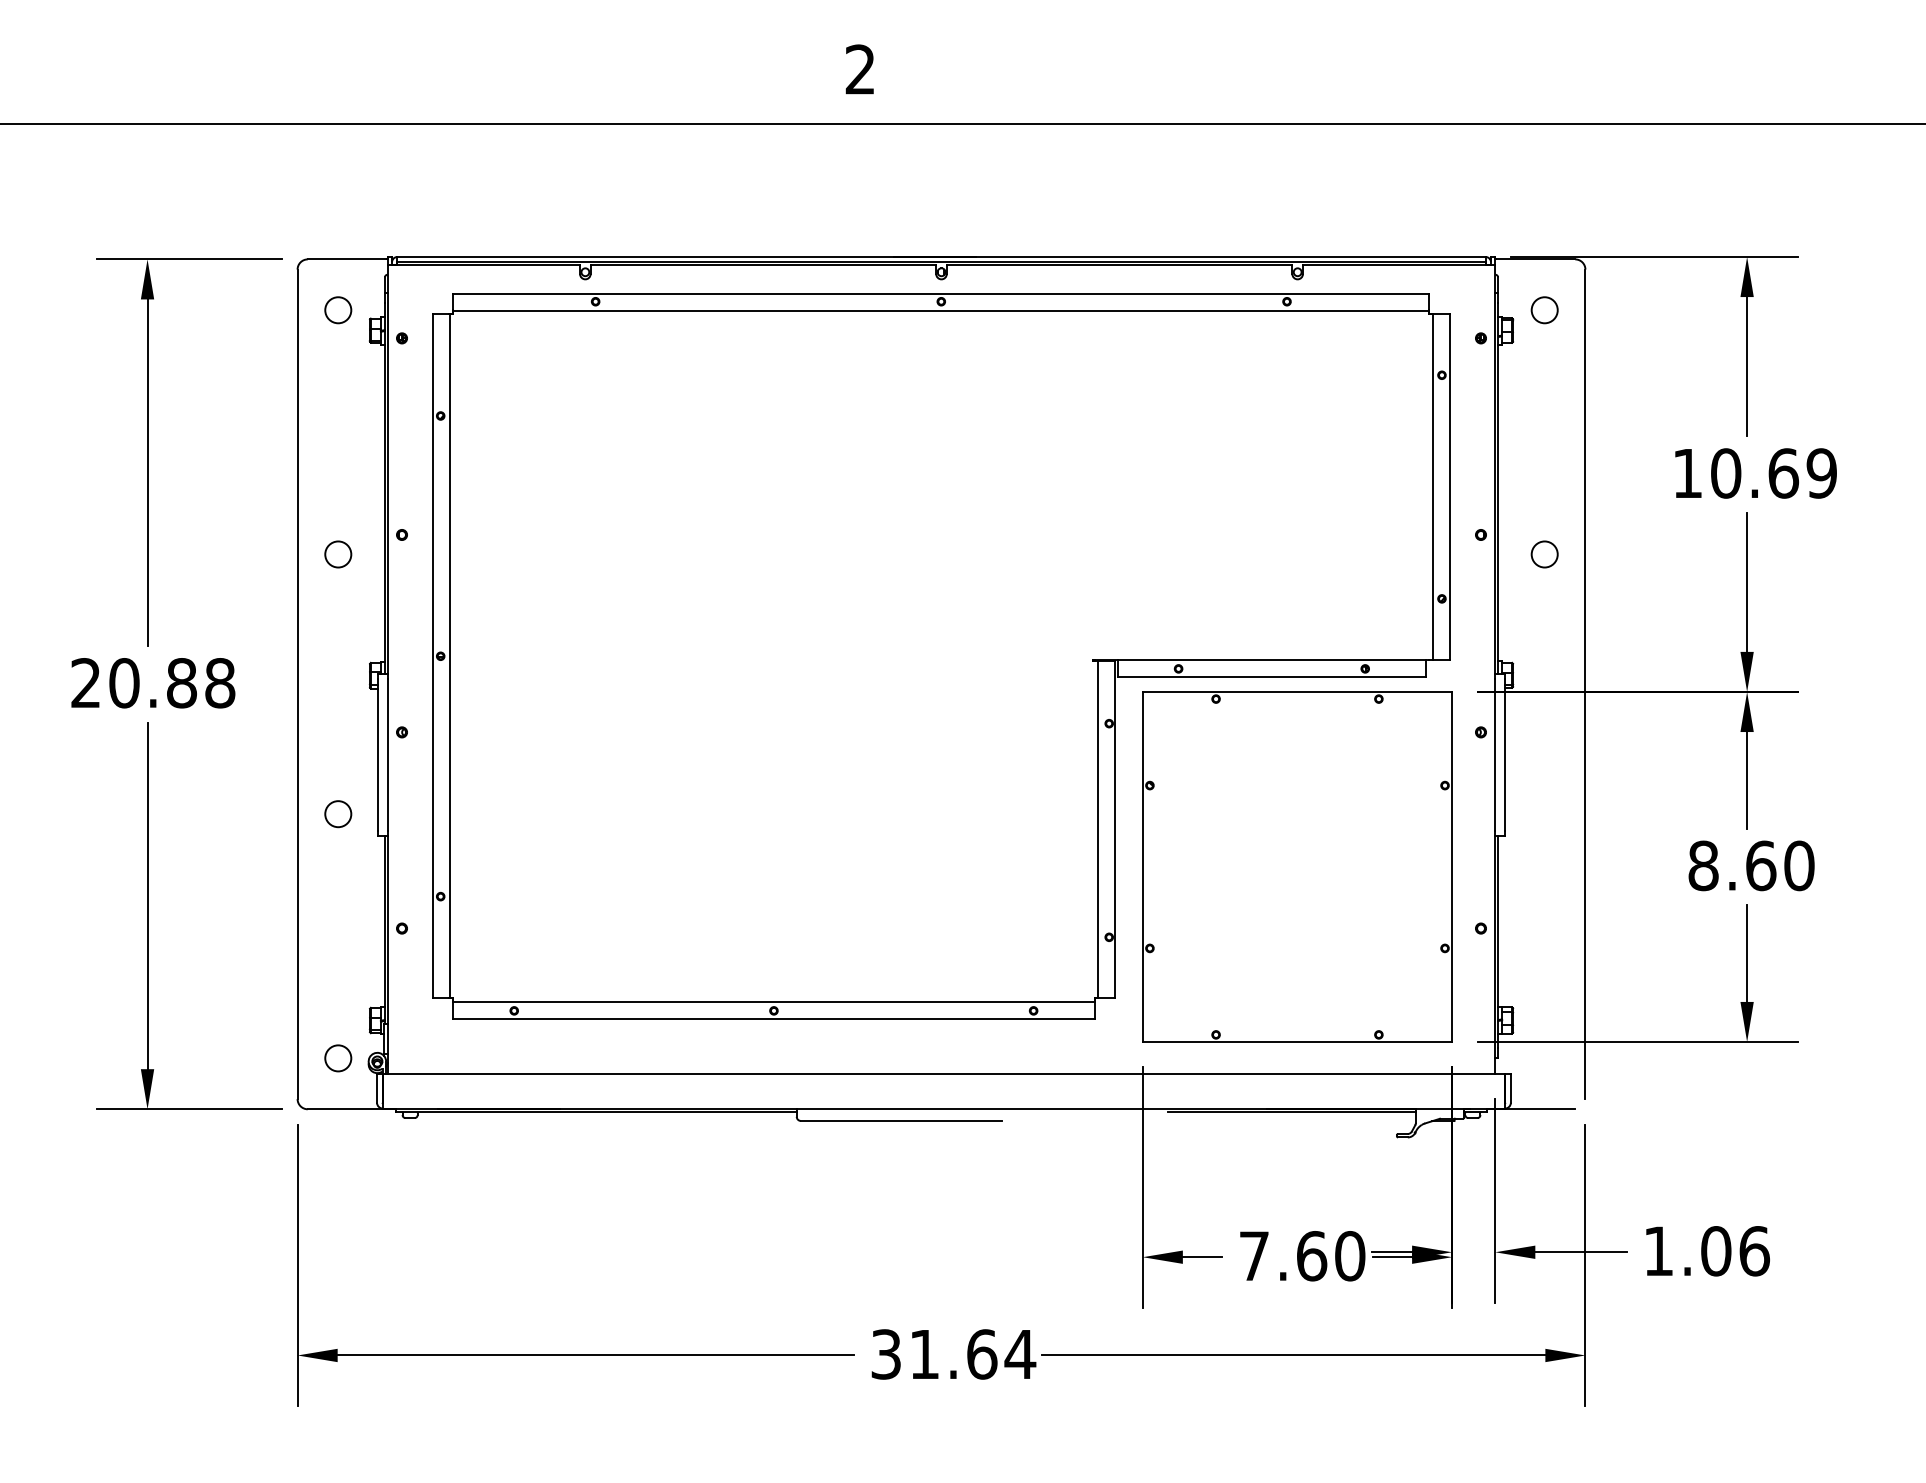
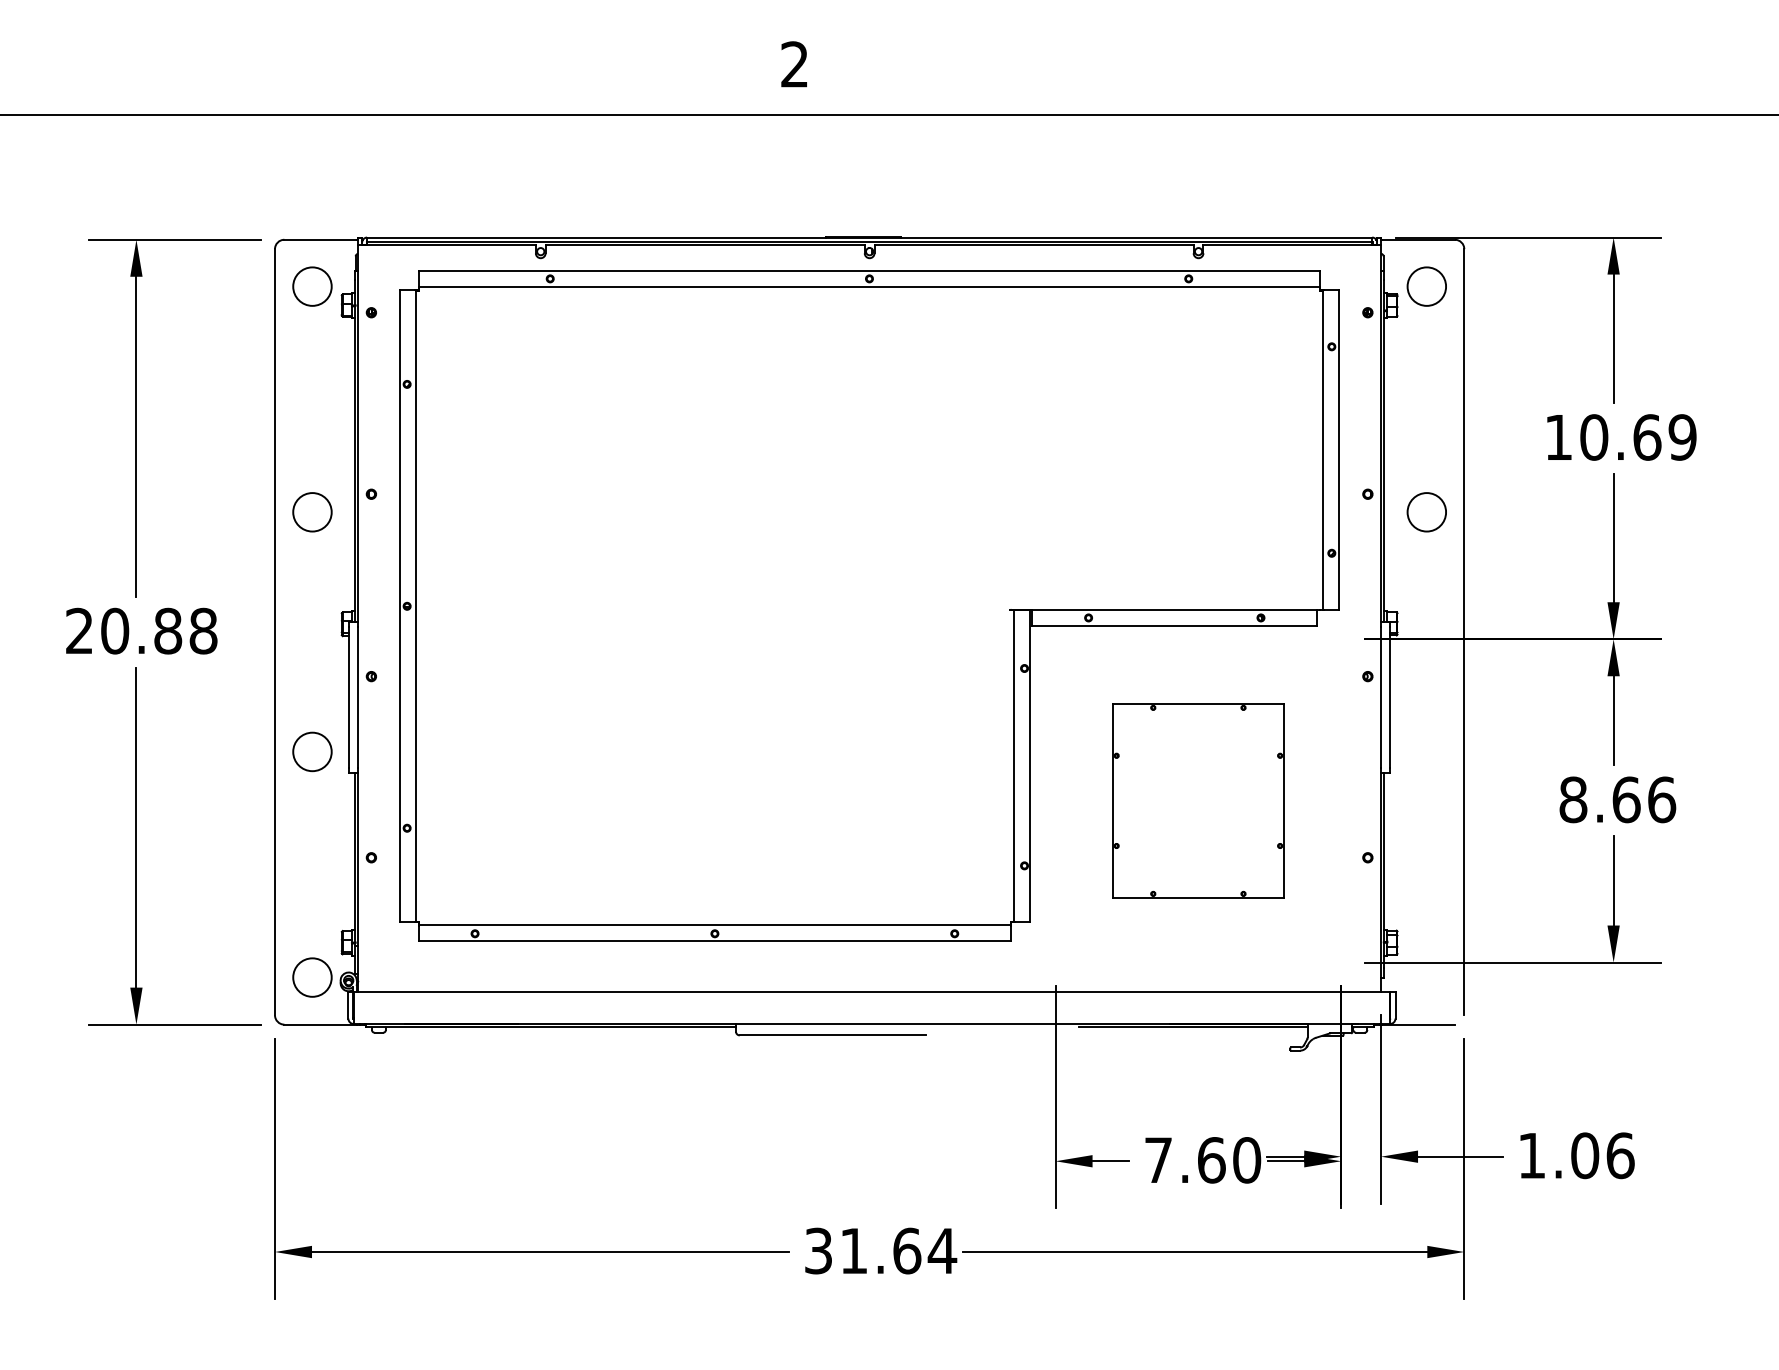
circle: (338, 310) -> (312, 286), size x1.6
circle: (1544, 310) -> (1426, 286), size x1.6
circle: (338, 554) -> (312, 512), size x1.6
circle: (1544, 554) -> (1426, 512), size x1.6
circle: (338, 814) -> (312, 752), size x1.6
text: (1799, 865) -> (1662, 799), 8.60 -> 8.66
part: (1297, 866) -> (1198, 800), size x0.6
circle: (338, 1058) -> (312, 977), size x1.6

